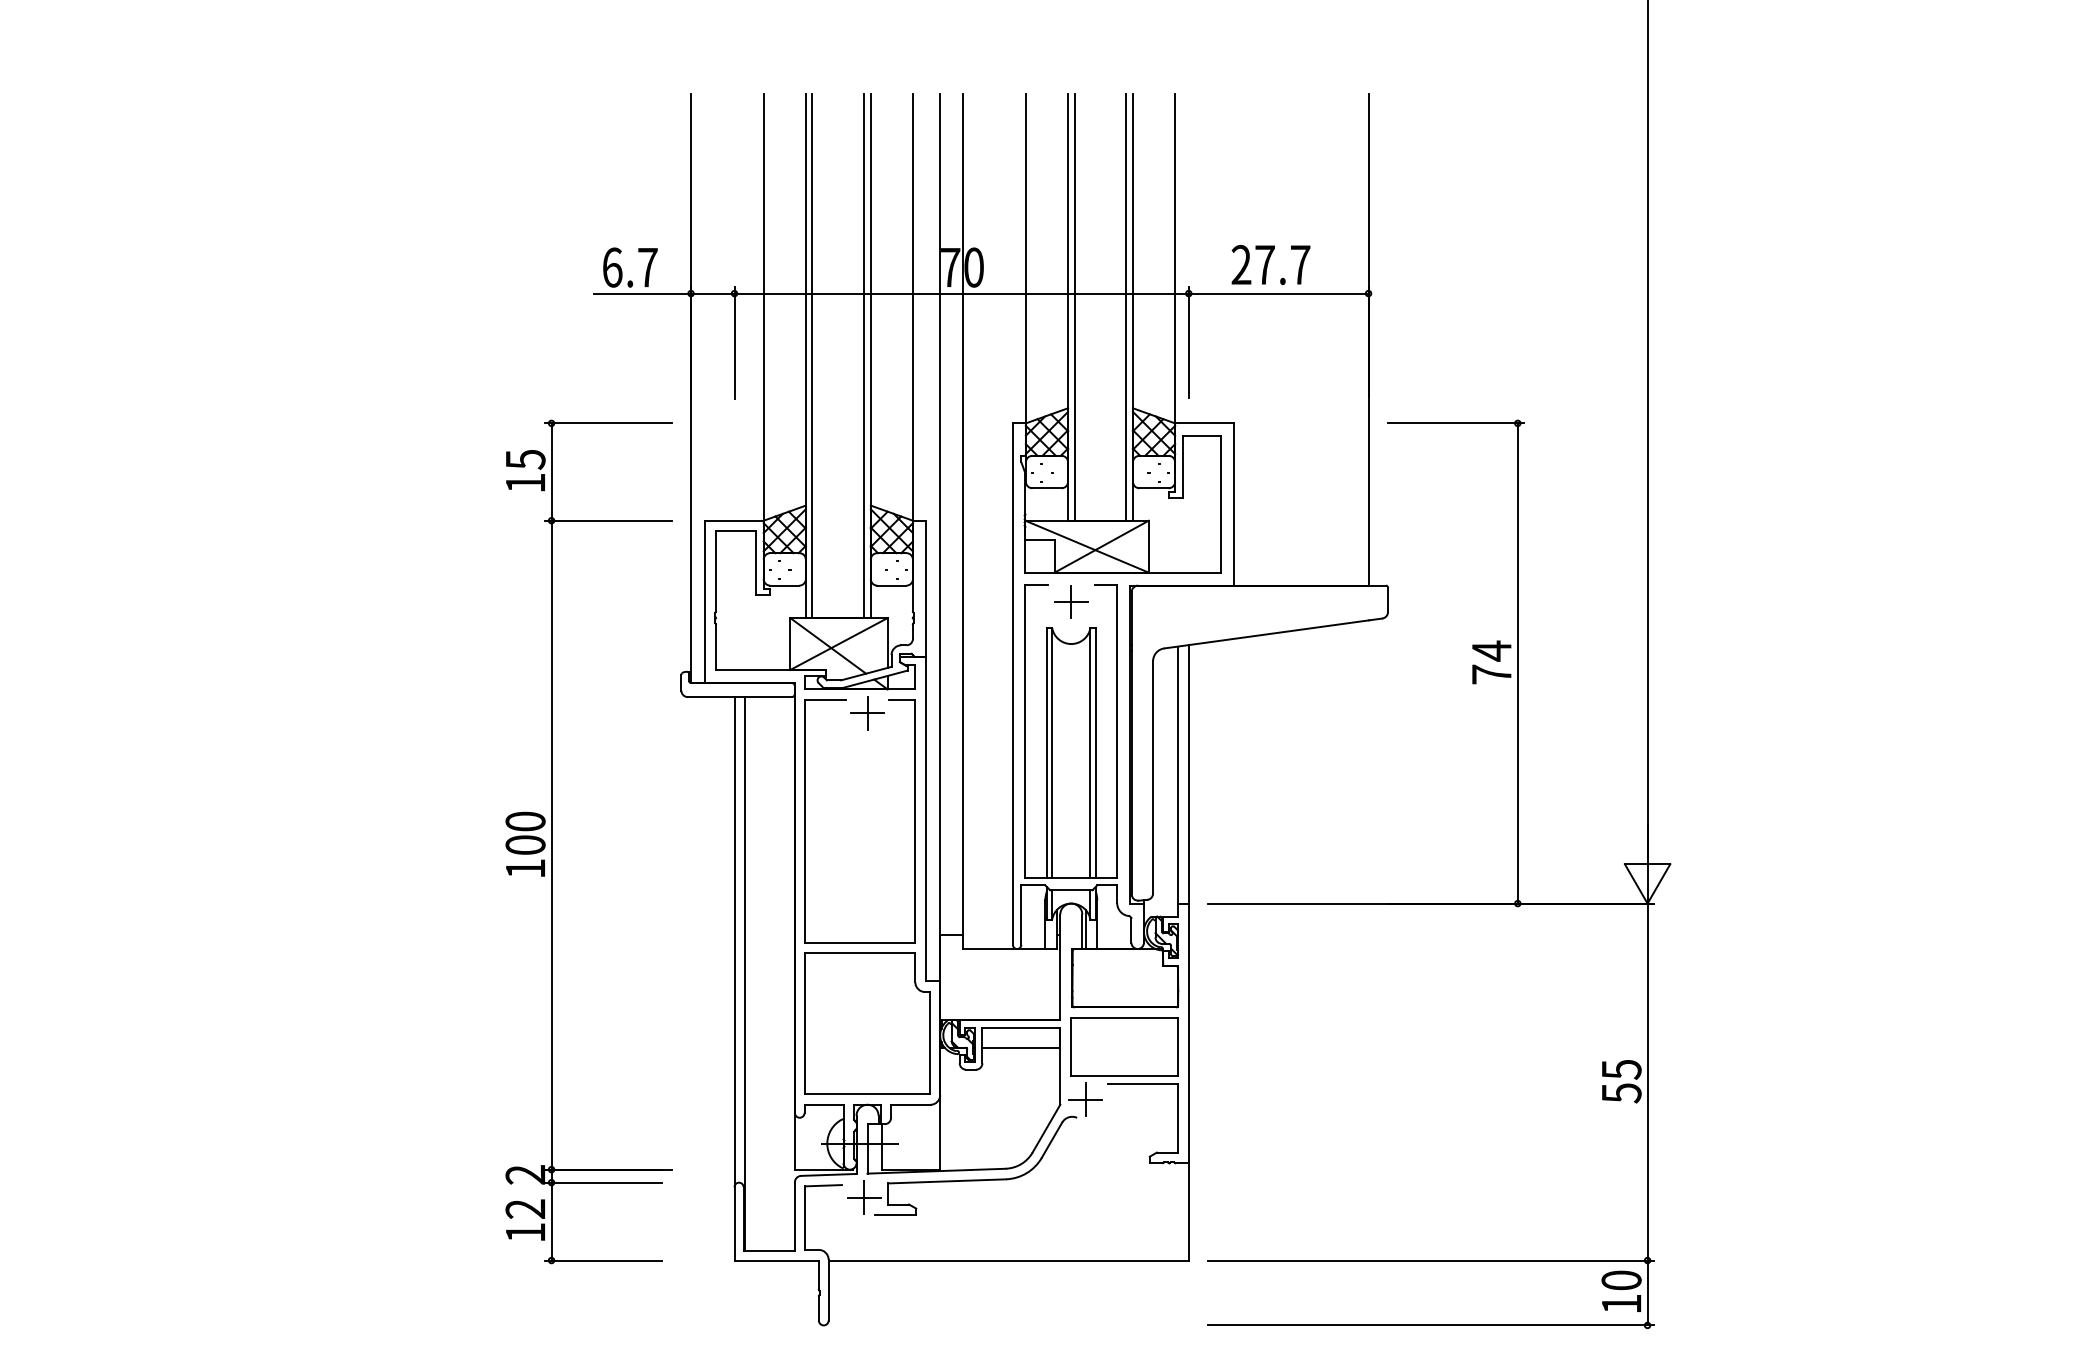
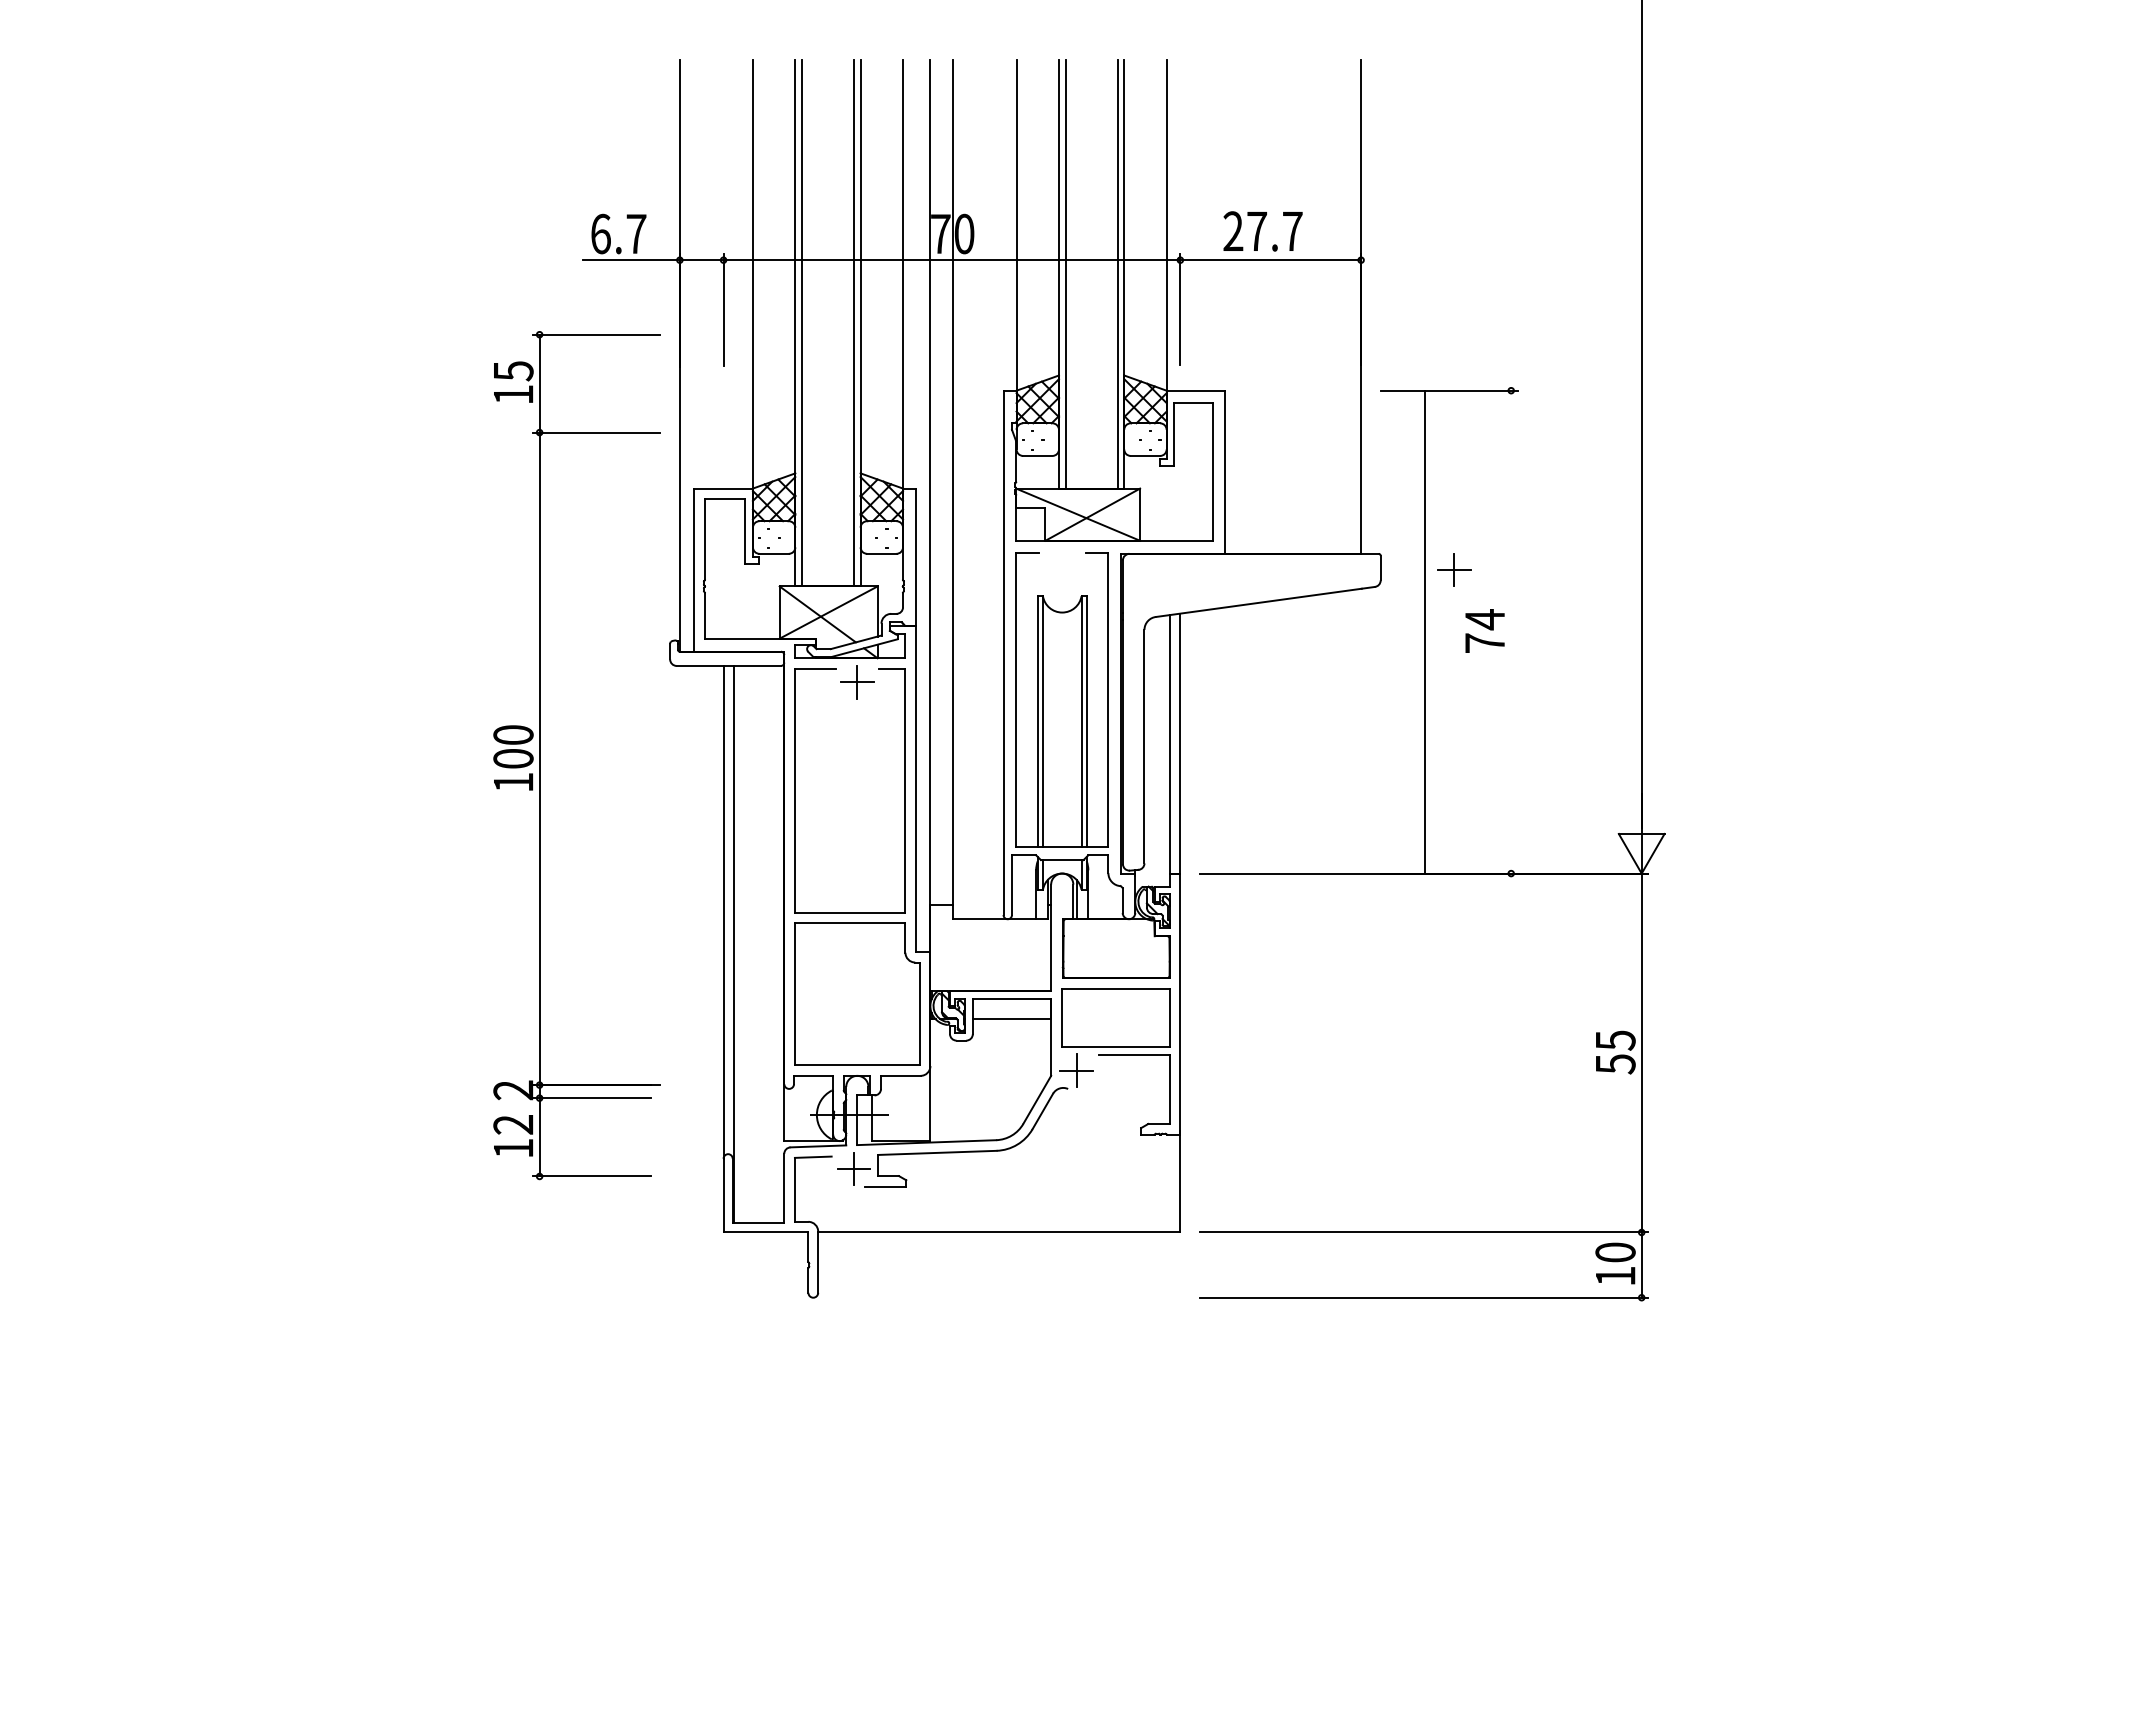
part: (1071, 601) -> (1454, 569), moved
line: (1518, 662) -> (1425, 631), moved
part: (552, 841) -> (540, 755), moved

